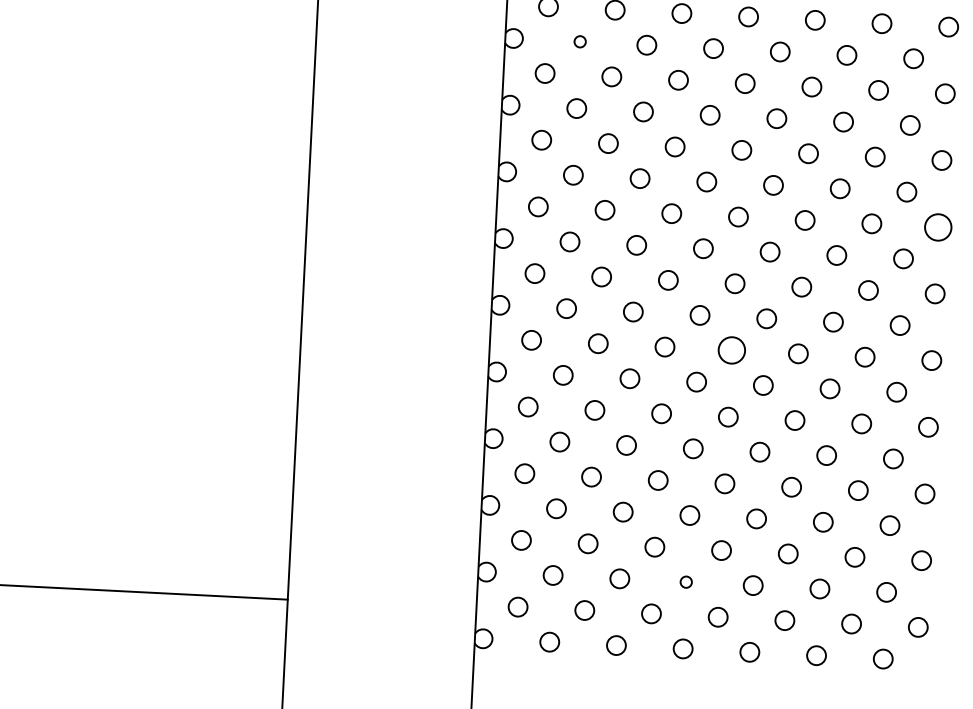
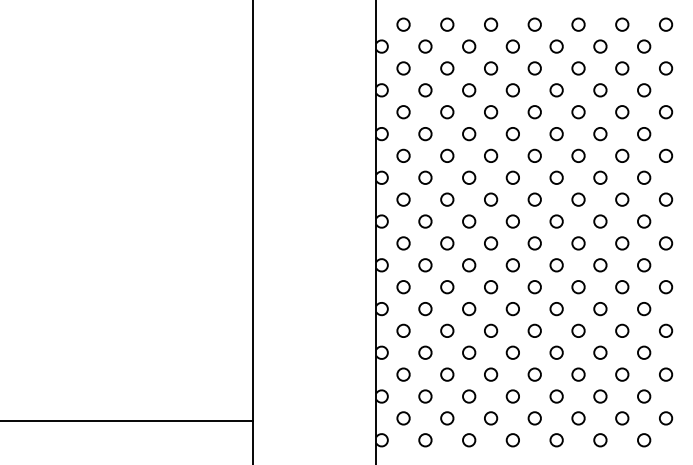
circle: (580, 41) -> (425, 46), size x1.67
circle: (939, 226) -> (666, 155), size x0.71
circle: (731, 350) -> (534, 243), size x0.71
circle: (685, 582) -> (512, 396), size x1.67

